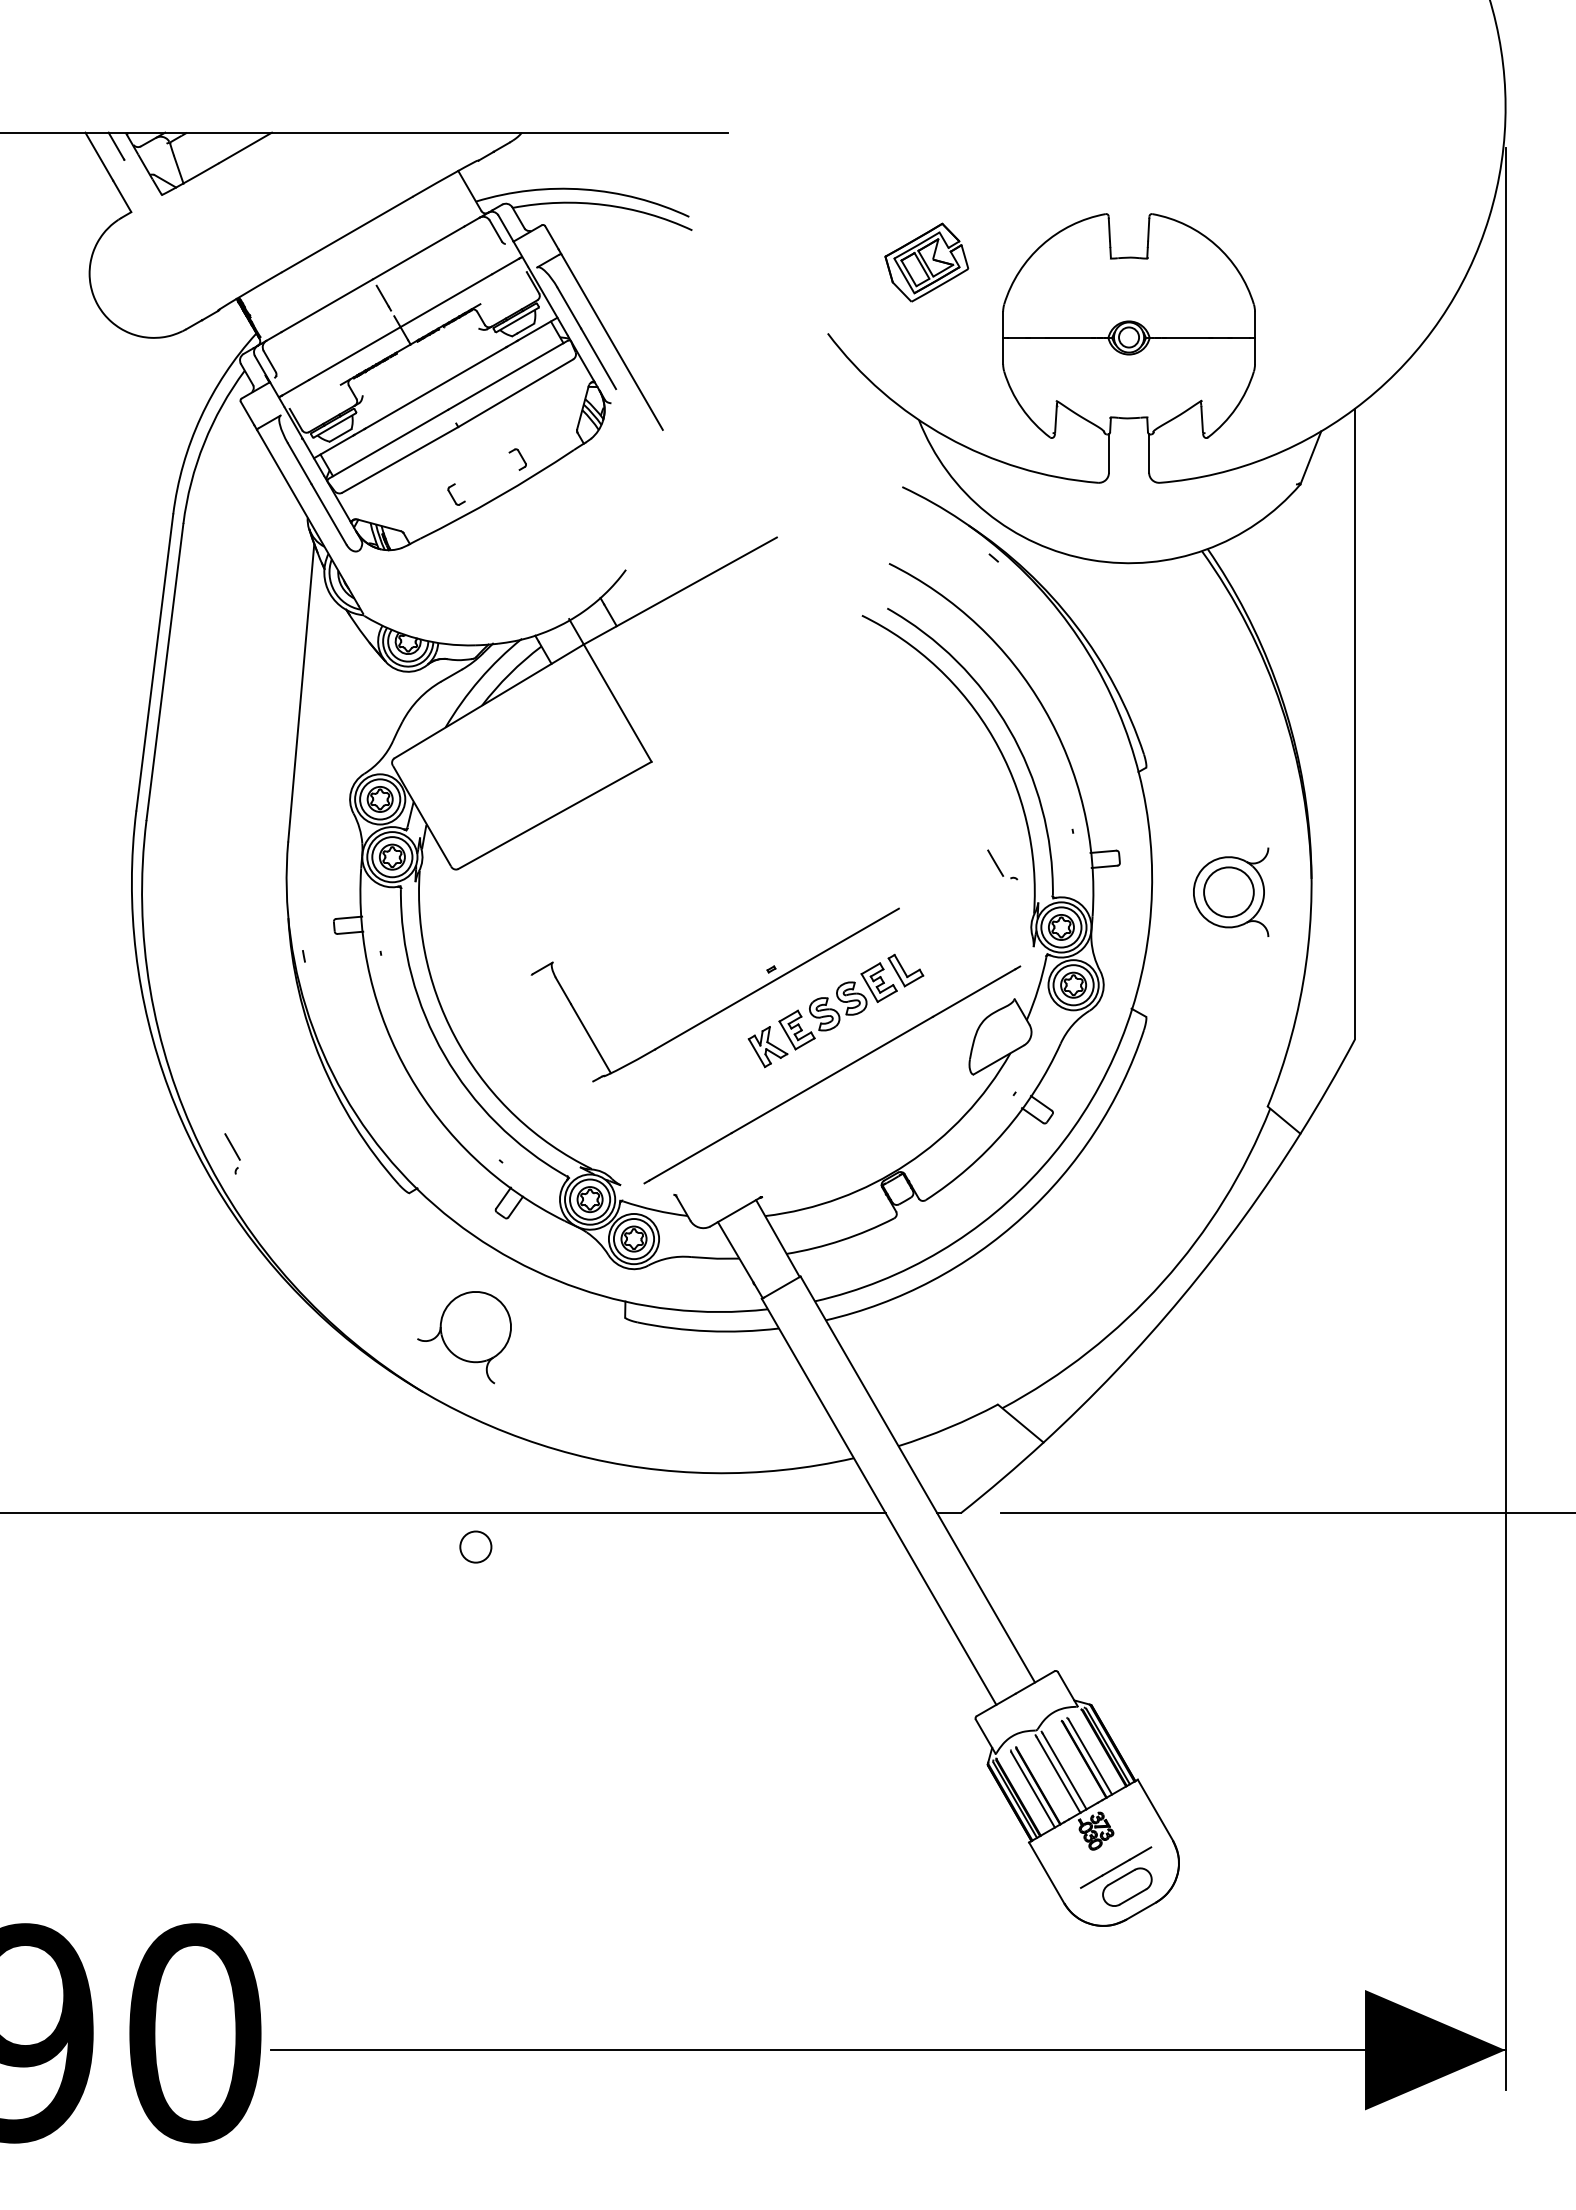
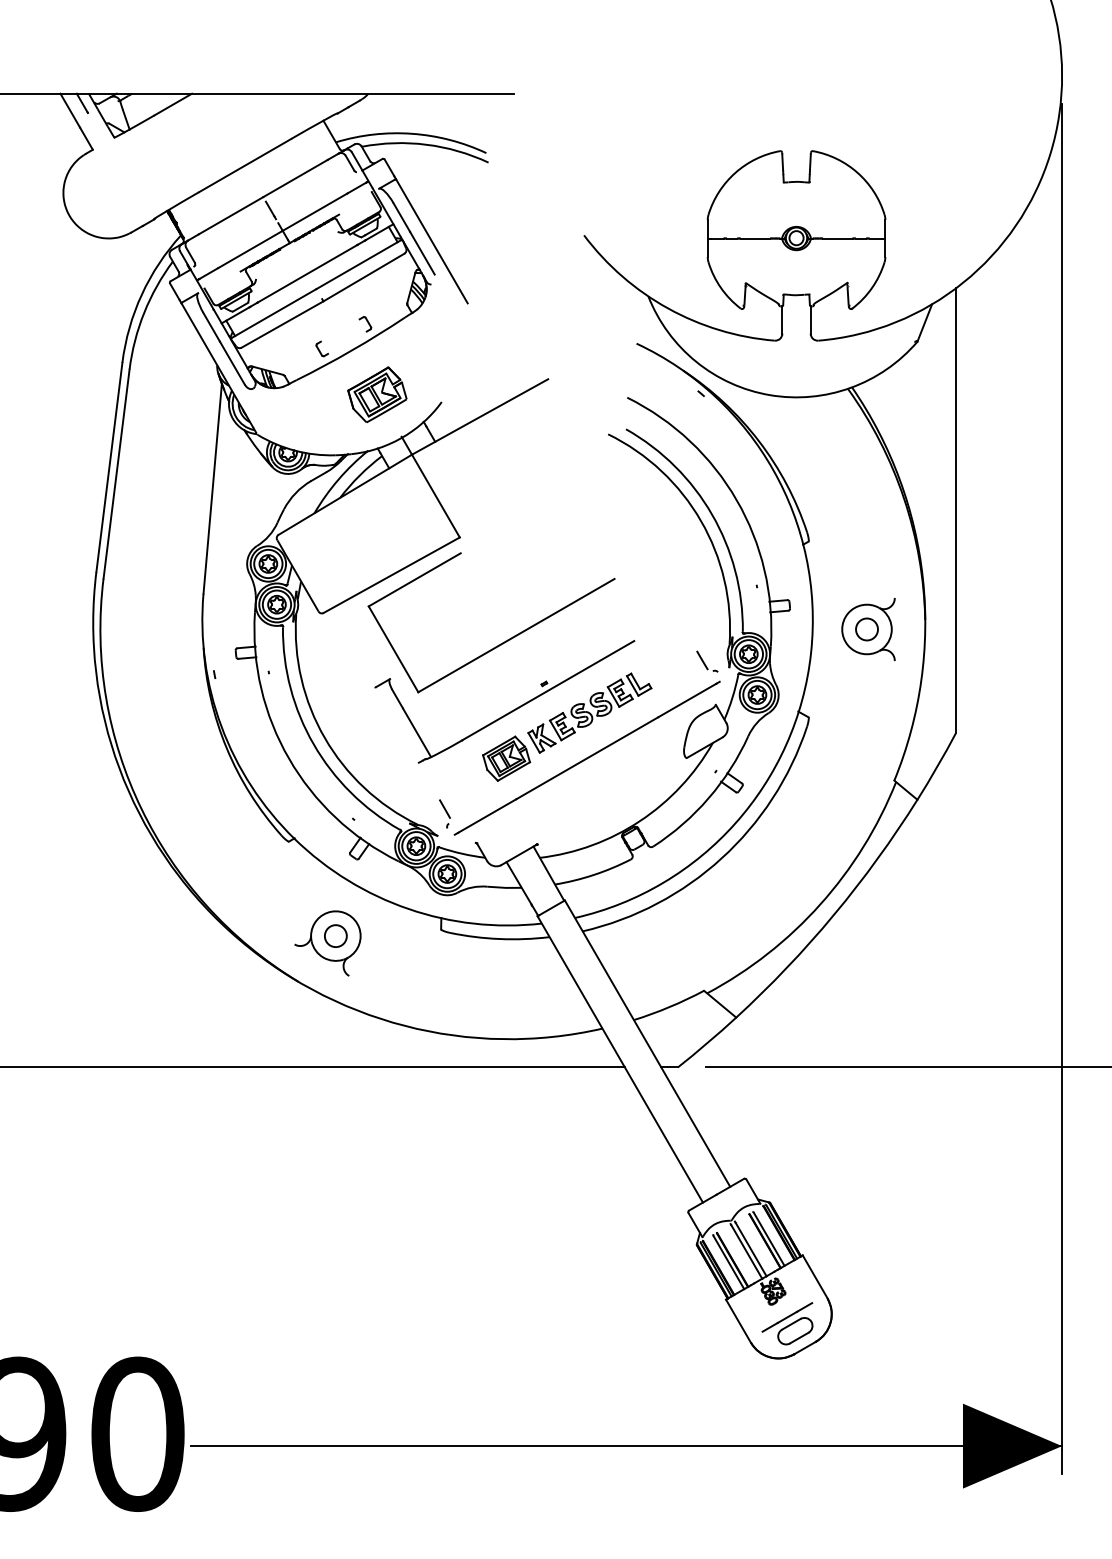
part: (926, 262) -> (377, 394), moved
part: (1002, 864) -> (707, 661), moved
circle: (1228, 891) -> (866, 628), size x0.62
part: (711, 911) -> (502, 643), added
part: (717, 1075) -> (506, 758), added
part: (232, 1153) -> (444, 813), moved
circle: (475, 1546) -> (335, 935), moved

